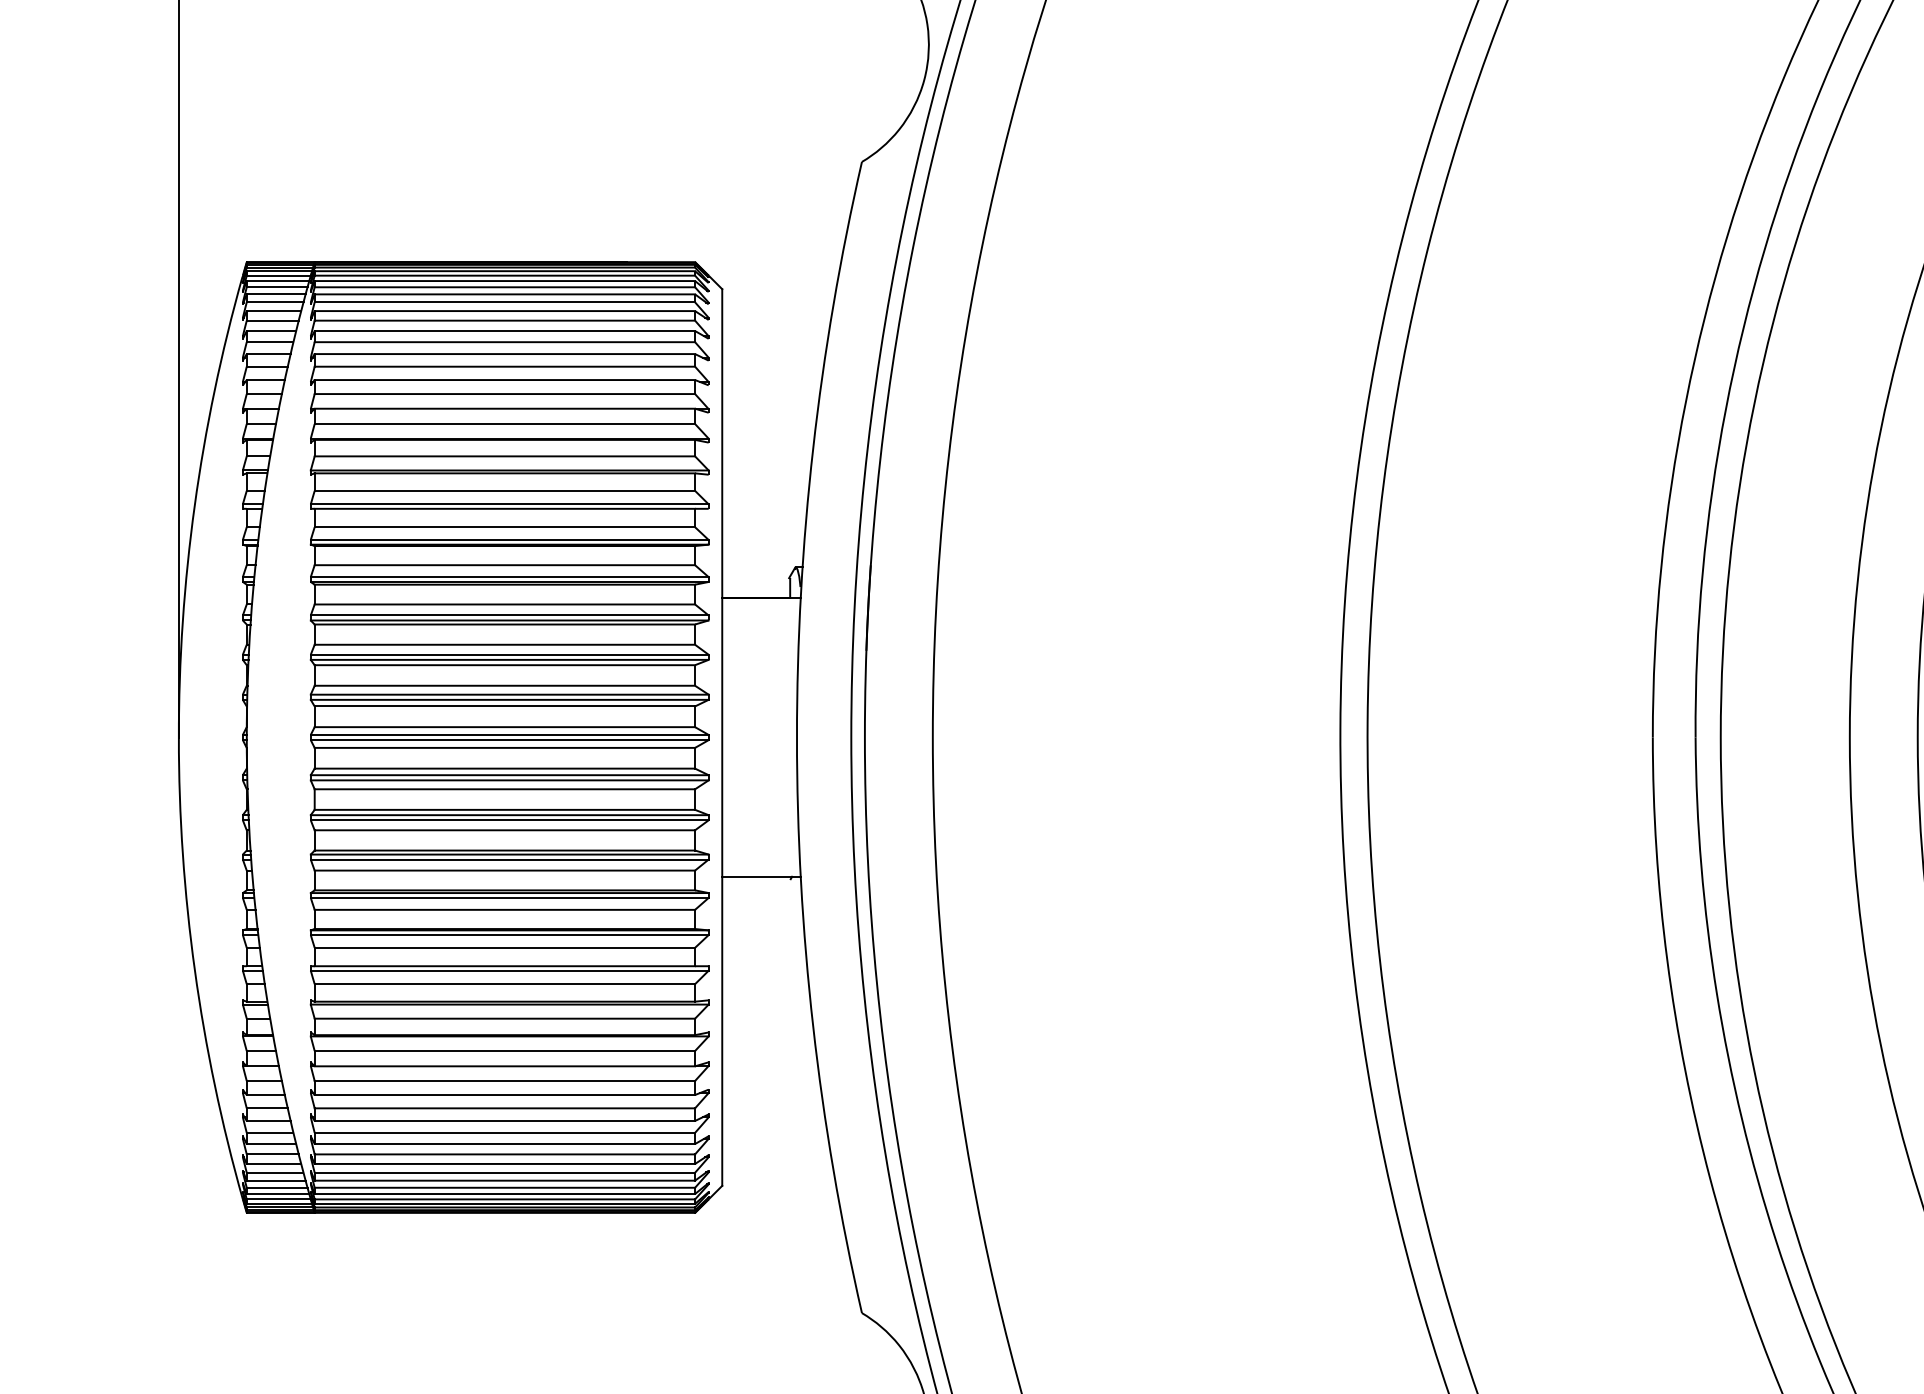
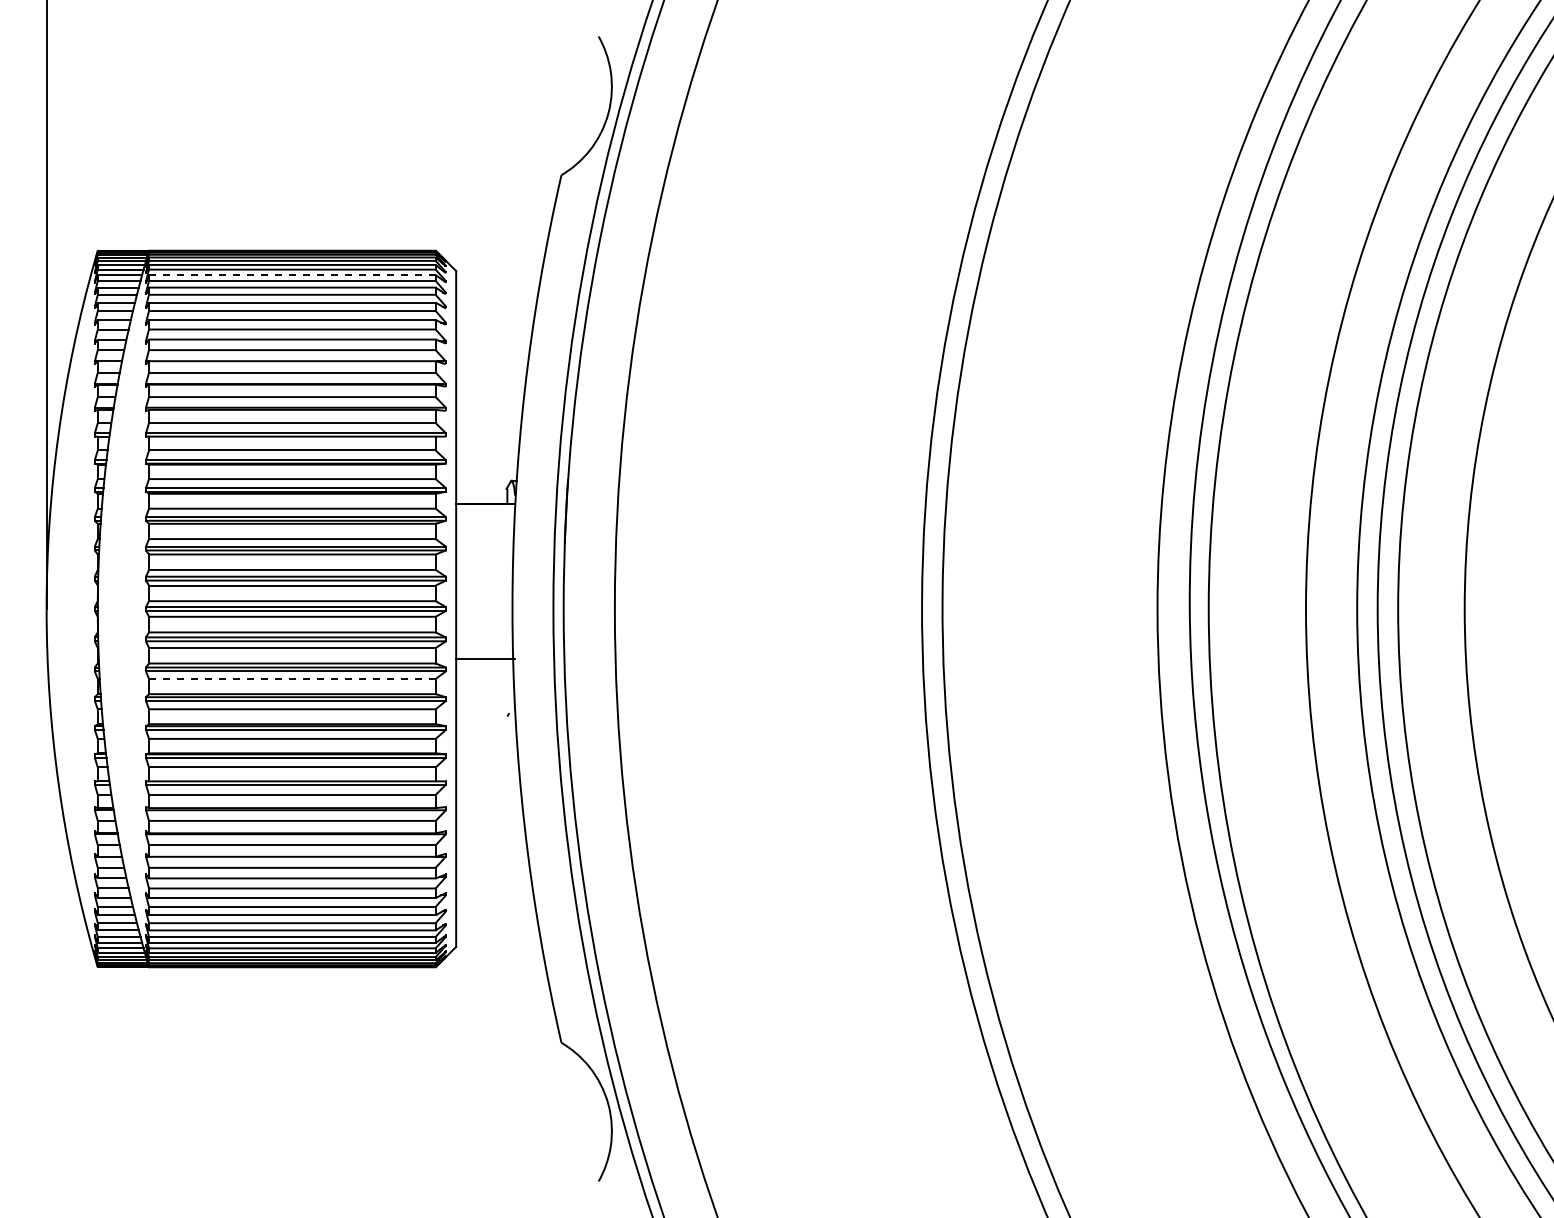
line: (503, 295) -> (291, 275), solid -> dashed
line: (503, 829) -> (291, 678), solid -> dashed
line: (761, 876) -> (485, 658), moved

